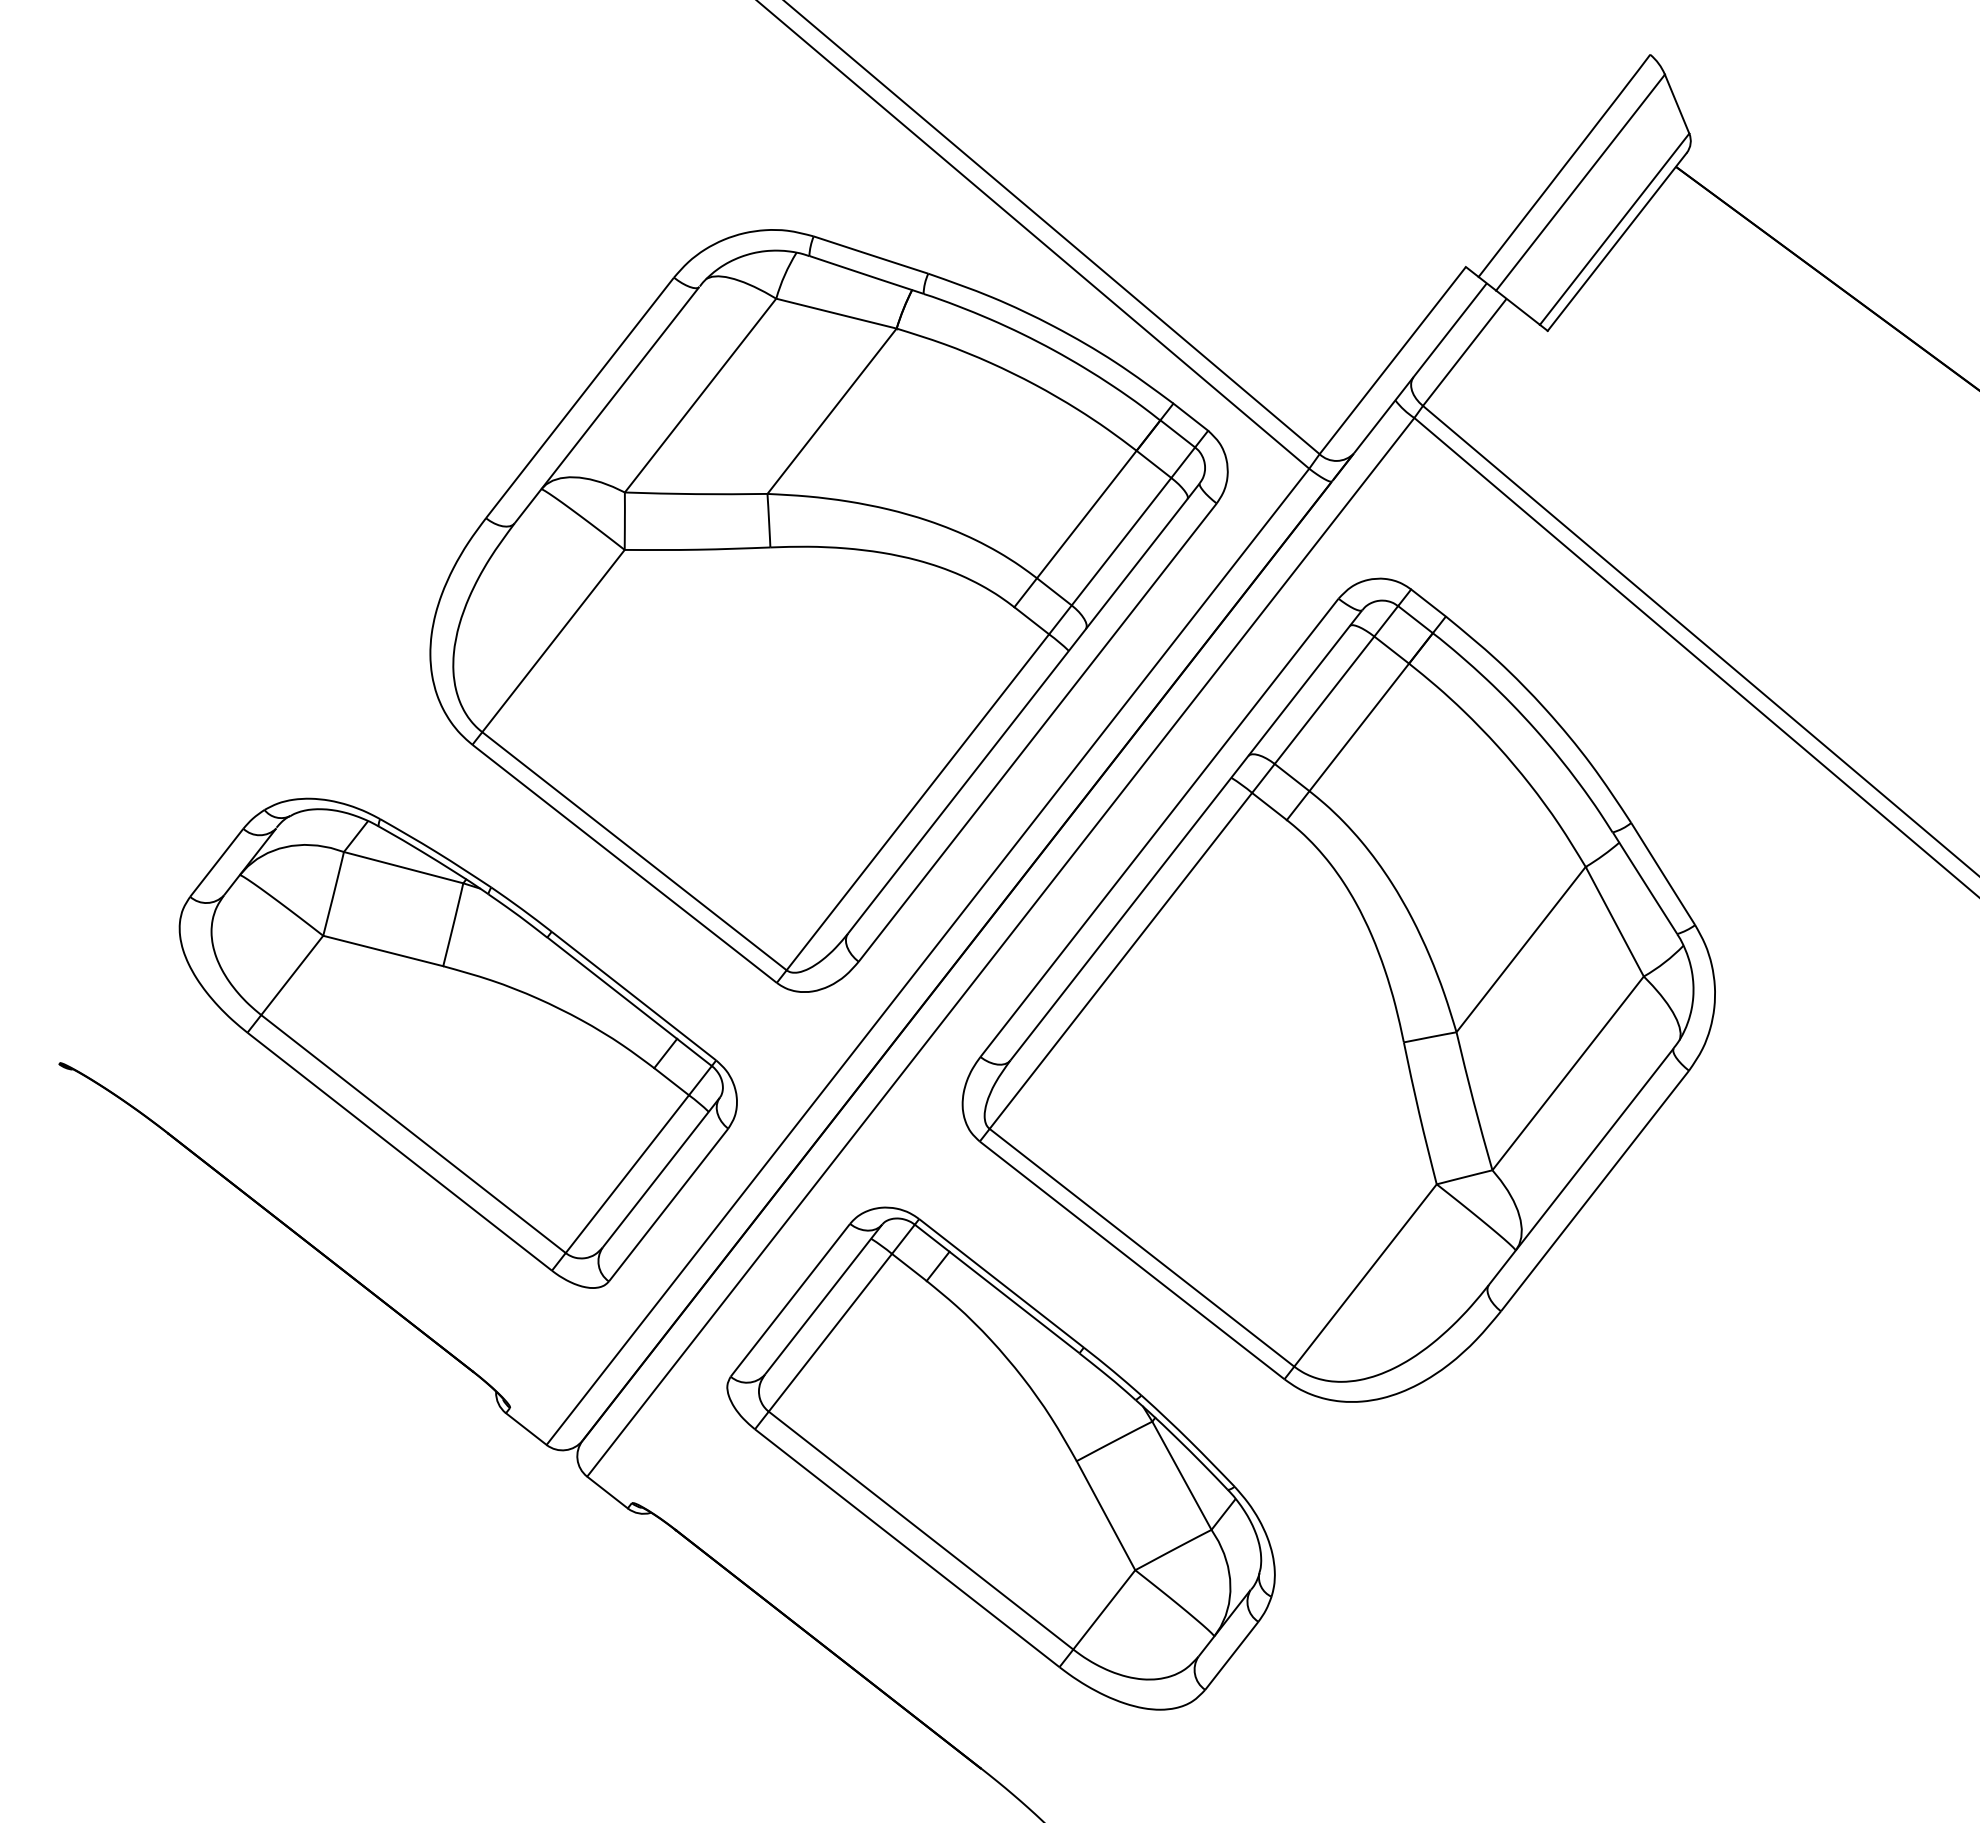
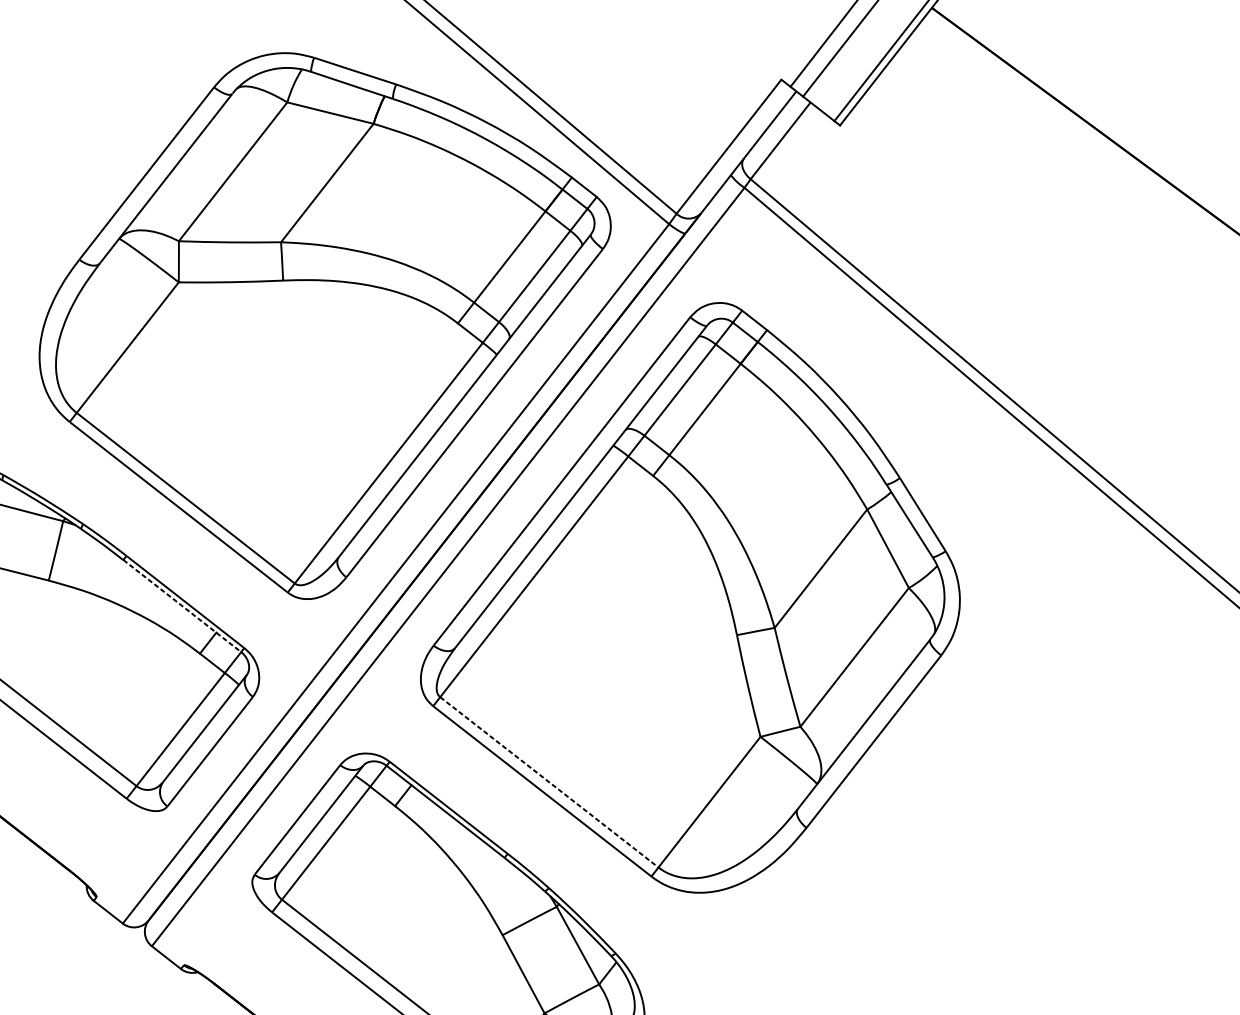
line: (630, 1002) -> (182, 606), solid -> dashed
line: (1142, 1248) -> (549, 782), solid -> dashed

